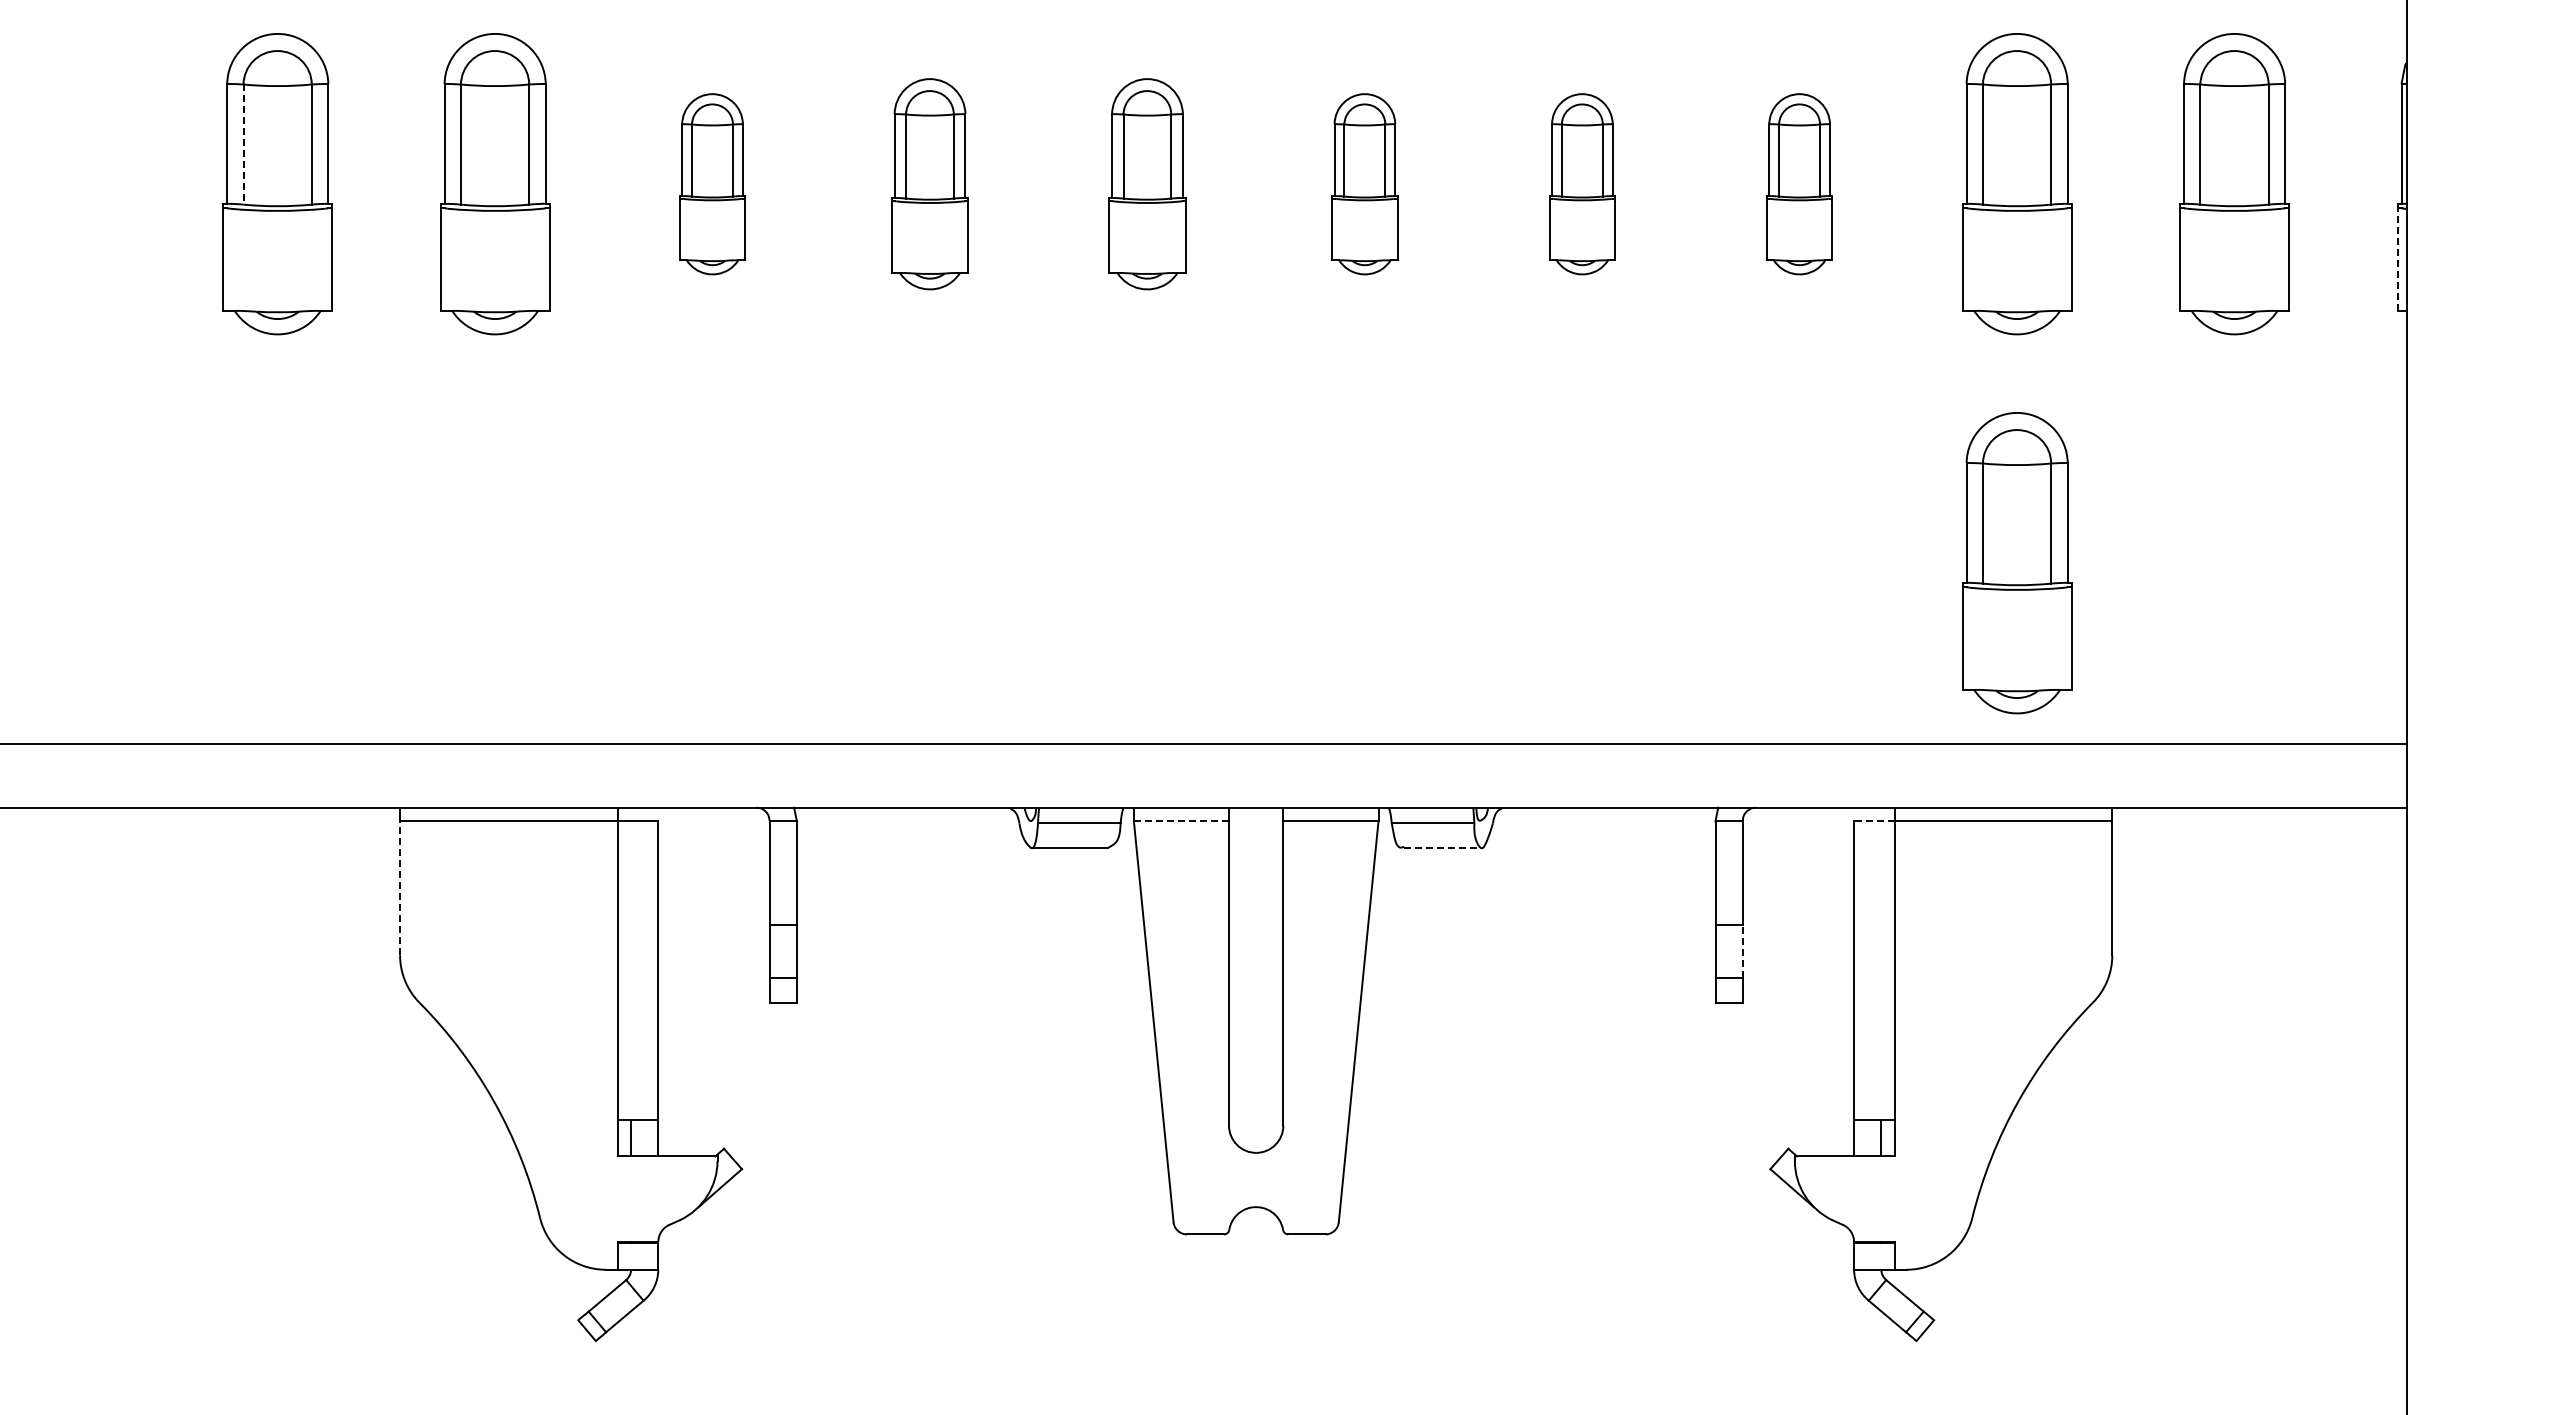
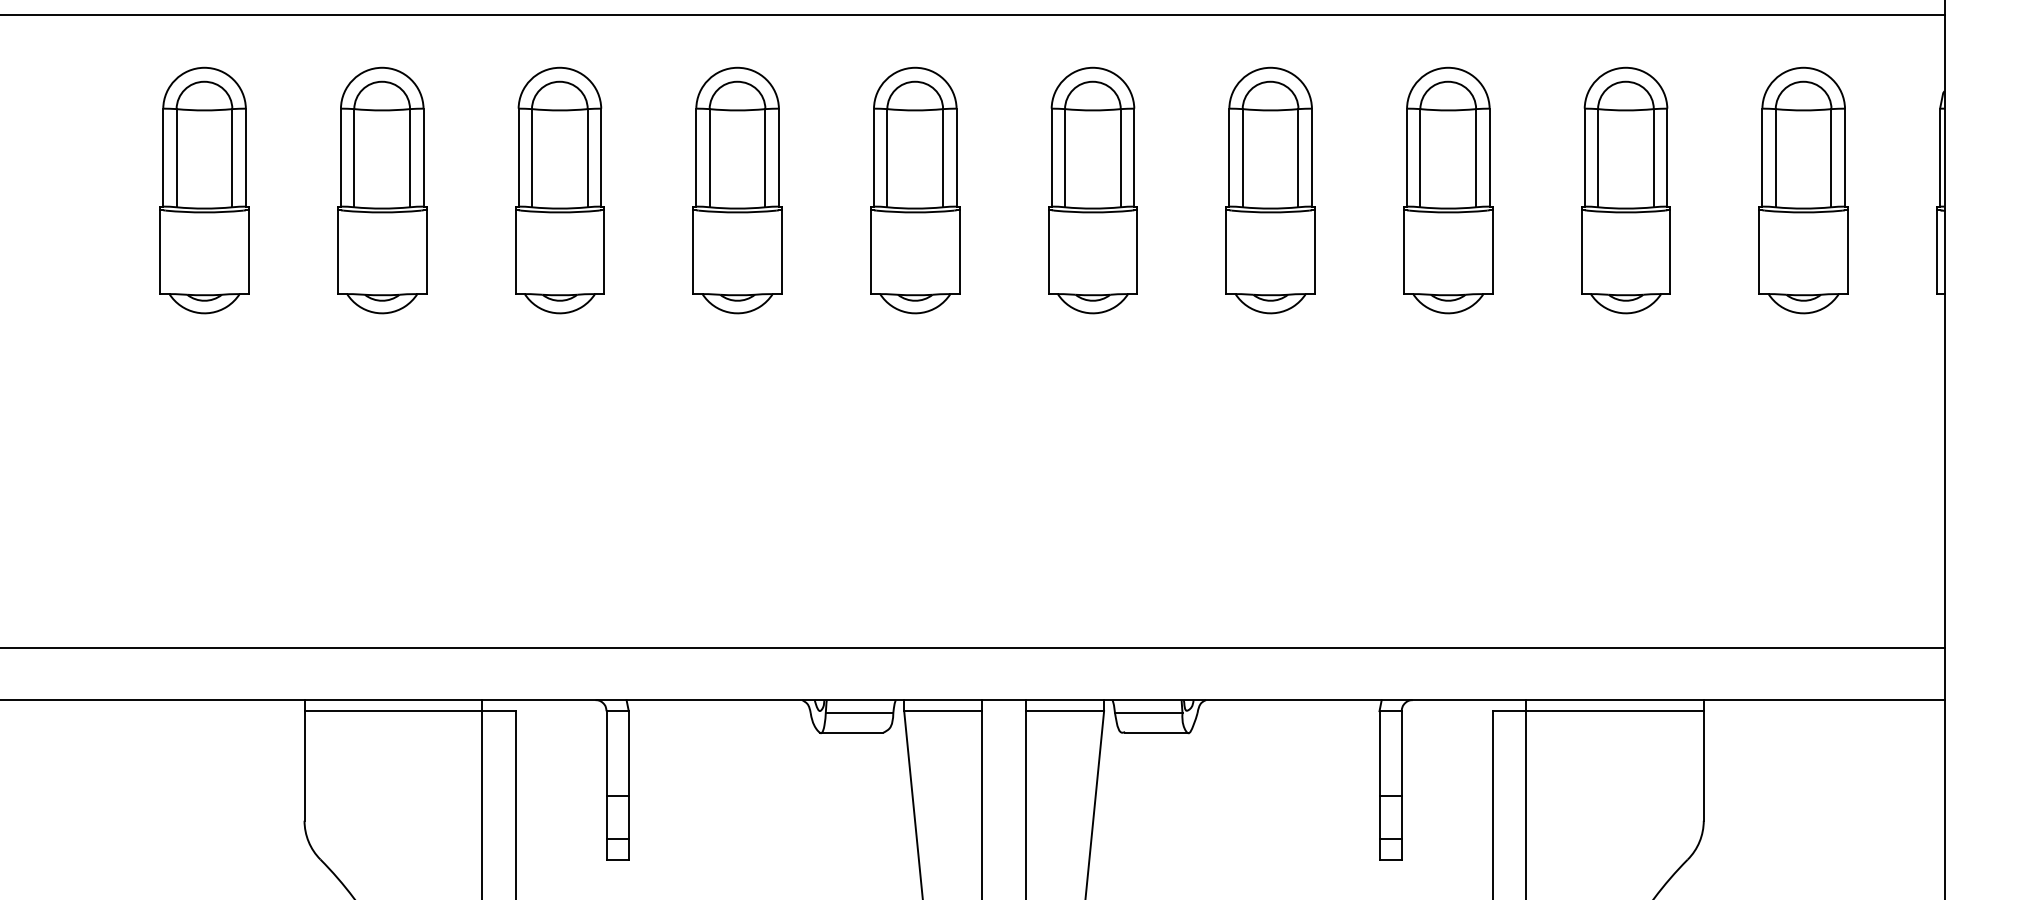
line: (243, 145) -> (176, 158), dashed -> solid
part: (712, 184) -> (559, 190), size x1.67
part: (929, 184) -> (737, 190), size x1.43
part: (1147, 184) -> (915, 190), size x1.43
part: (1364, 184) -> (1092, 190), size x1.67
part: (1582, 184) -> (1270, 190), size x1.67
part: (1799, 184) -> (1448, 190), size x1.67
line: (2397, 257) -> (1936, 250), dashed -> solid
part: (2017, 563) -> (1626, 500), removed
line: (1181, 821) -> (943, 711), dashed -> solid
line: (1874, 821) -> (1509, 711), dashed -> solid
line: (1443, 848) -> (1157, 733), dashed -> solid
line: (400, 888) -> (304, 766), dashed -> solid
line: (1742, 950) -> (1401, 816), dashed -> solid

